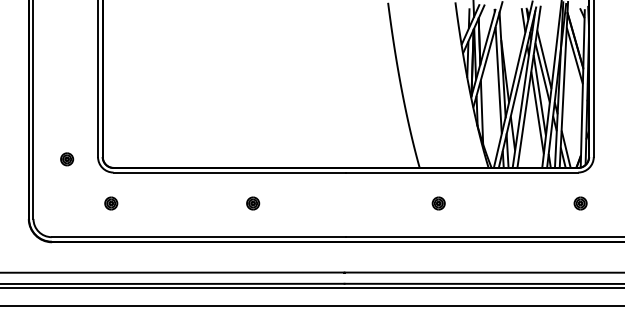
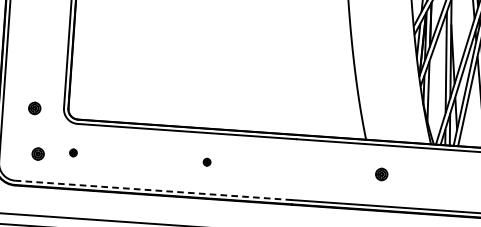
part: (111, 203) -> (73, 152), size x0.6
part: (253, 203) -> (207, 162), size x0.6
part: (74, 207) -> (38, 154), added
line: (198, 237) -> (153, 190), solid -> dashed

